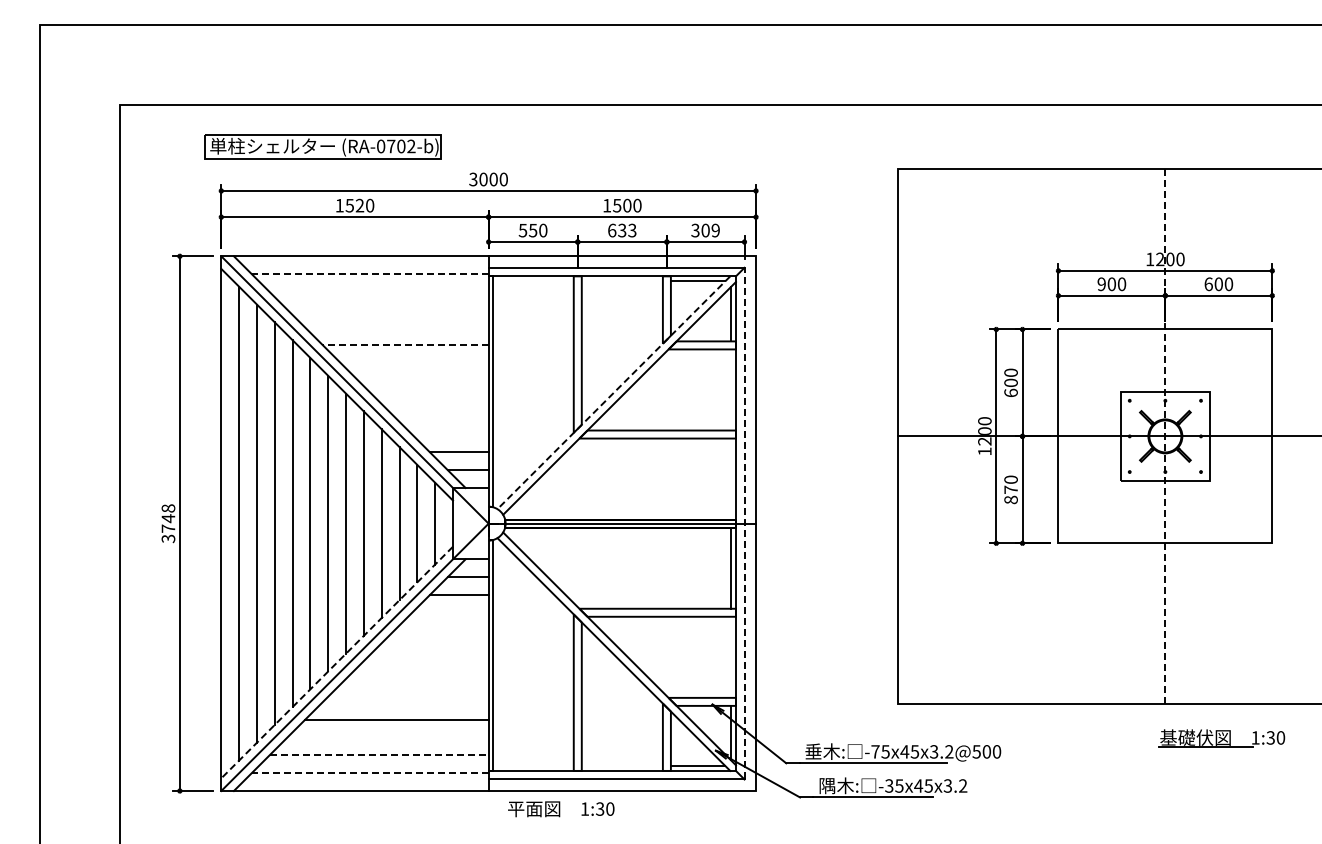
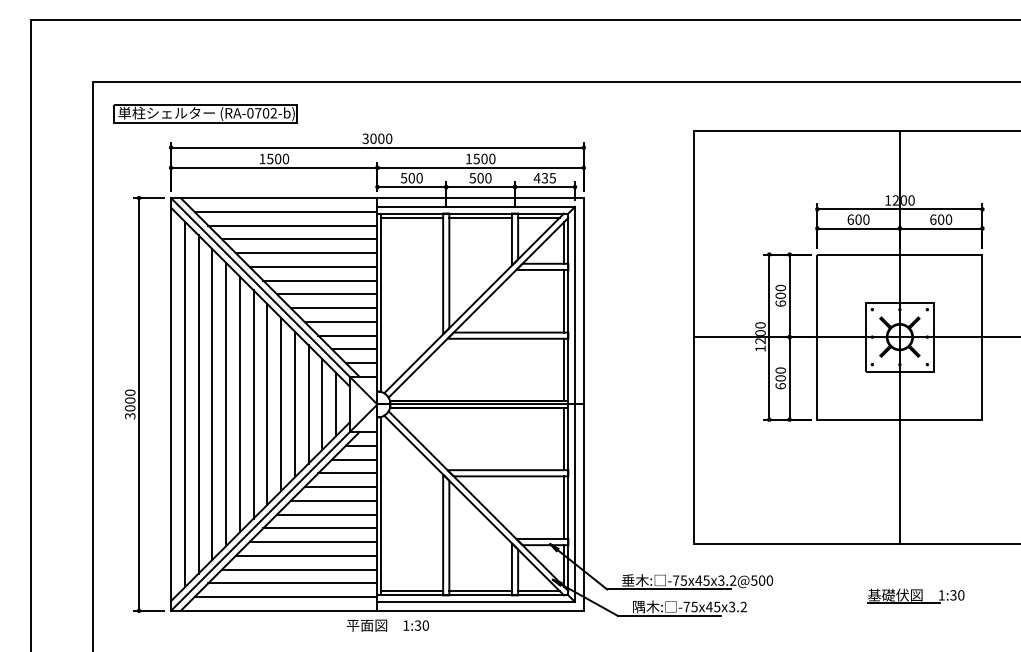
part: (322, 146) -> (205, 113), moved
text: (359, 205) -> (277, 158), 1520 -> 1500
text: (532, 230) -> (411, 178), 550 -> 500
text: (621, 230) -> (480, 178), 633 -> 500
text: (705, 230) -> (544, 178), 309 -> 435
line: (369, 274) -> (285, 212), dashed -> solid
line: (532, 281) -> (411, 217), added
line: (621, 281) -> (480, 217), added
text: (1101, 284) -> (850, 219), 900 -> 600
line: (378, 291) -> (292, 225), added
line: (387, 309) -> (299, 239), added
line: (396, 327) -> (306, 253), added
line: (405, 345) -> (313, 266), dashed -> solid
line: (414, 363) -> (320, 280), added
line: (423, 381) -> (327, 294), added
line: (730, 389) -> (564, 300), added
line: (613, 392) -> (473, 303), dashed -> solid
line: (432, 398) -> (334, 307), added
line: (441, 416) -> (341, 321), added
line: (450, 434) -> (347, 335), added
line: (1165, 435) -> (899, 336), dashed -> solid
line: (730, 478) -> (564, 369), added
text: (1010, 494) -> (780, 381), 870 -> 600
text: (168, 518) -> (130, 400), 3748 -> 3000
line: (744, 523) -> (574, 404), dashed -> solid
line: (450, 612) -> (347, 473), added
line: (441, 630) -> (341, 486), added
line: (432, 648) -> (334, 500), added
line: (730, 656) -> (564, 507), added
line: (337, 662) -> (260, 511), dashed -> solid
line: (423, 666) -> (327, 514), added
line: (414, 684) -> (320, 528), added
line: (405, 701) -> (313, 541), added
line: (387, 737) -> (299, 569), added
part: (1221, 738) -> (915, 595), moved
line: (379, 755) -> (293, 583), dashed -> solid
line: (532, 765) -> (411, 591), added
line: (621, 765) -> (480, 591), added
line: (369, 773) -> (285, 597), dashed -> solid
text: (889, 785) -> (686, 606), -35x45x3.2 -> -75x45x3.2
text: (561, 809) -> (388, 625), moved

